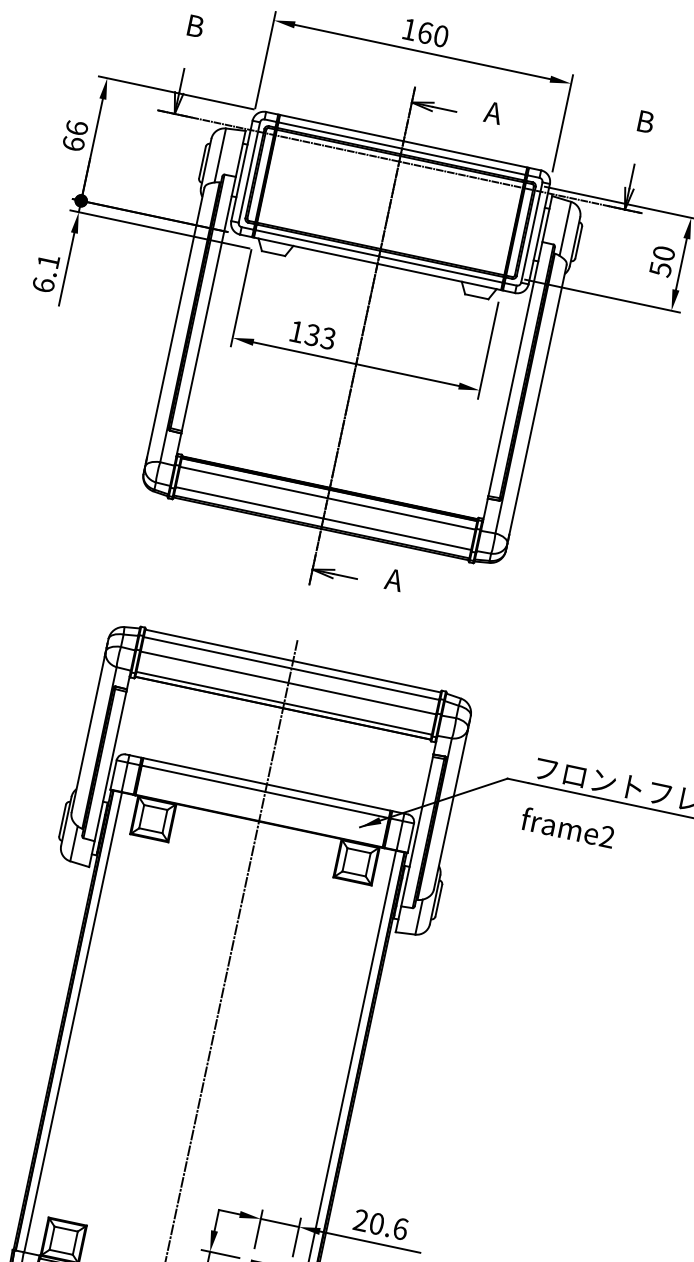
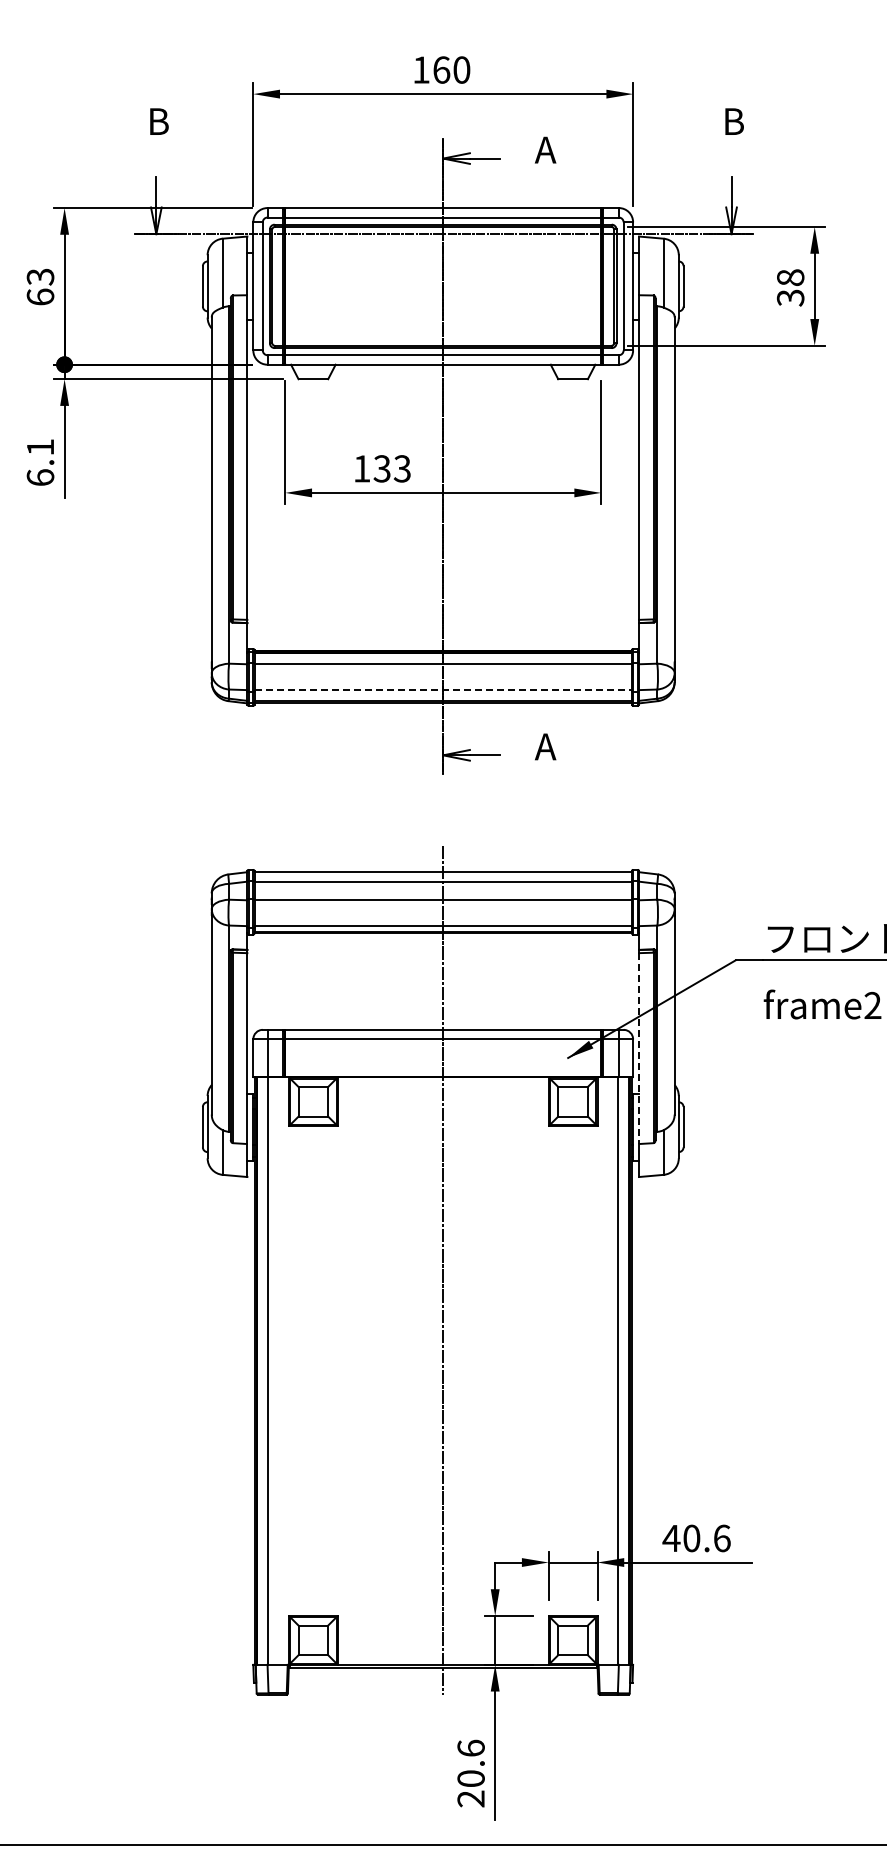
text: (77, 127) -> (40, 276), 66 -> 63
text: (662, 261) -> (790, 287), 50 -> 38
line: (323, 518) -> (443, 690), solid -> dashed
line: (417, 832) -> (639, 1049), solid -> dashed
text: (361, 1219) -> (671, 1537), 20.6 -> 40.6

